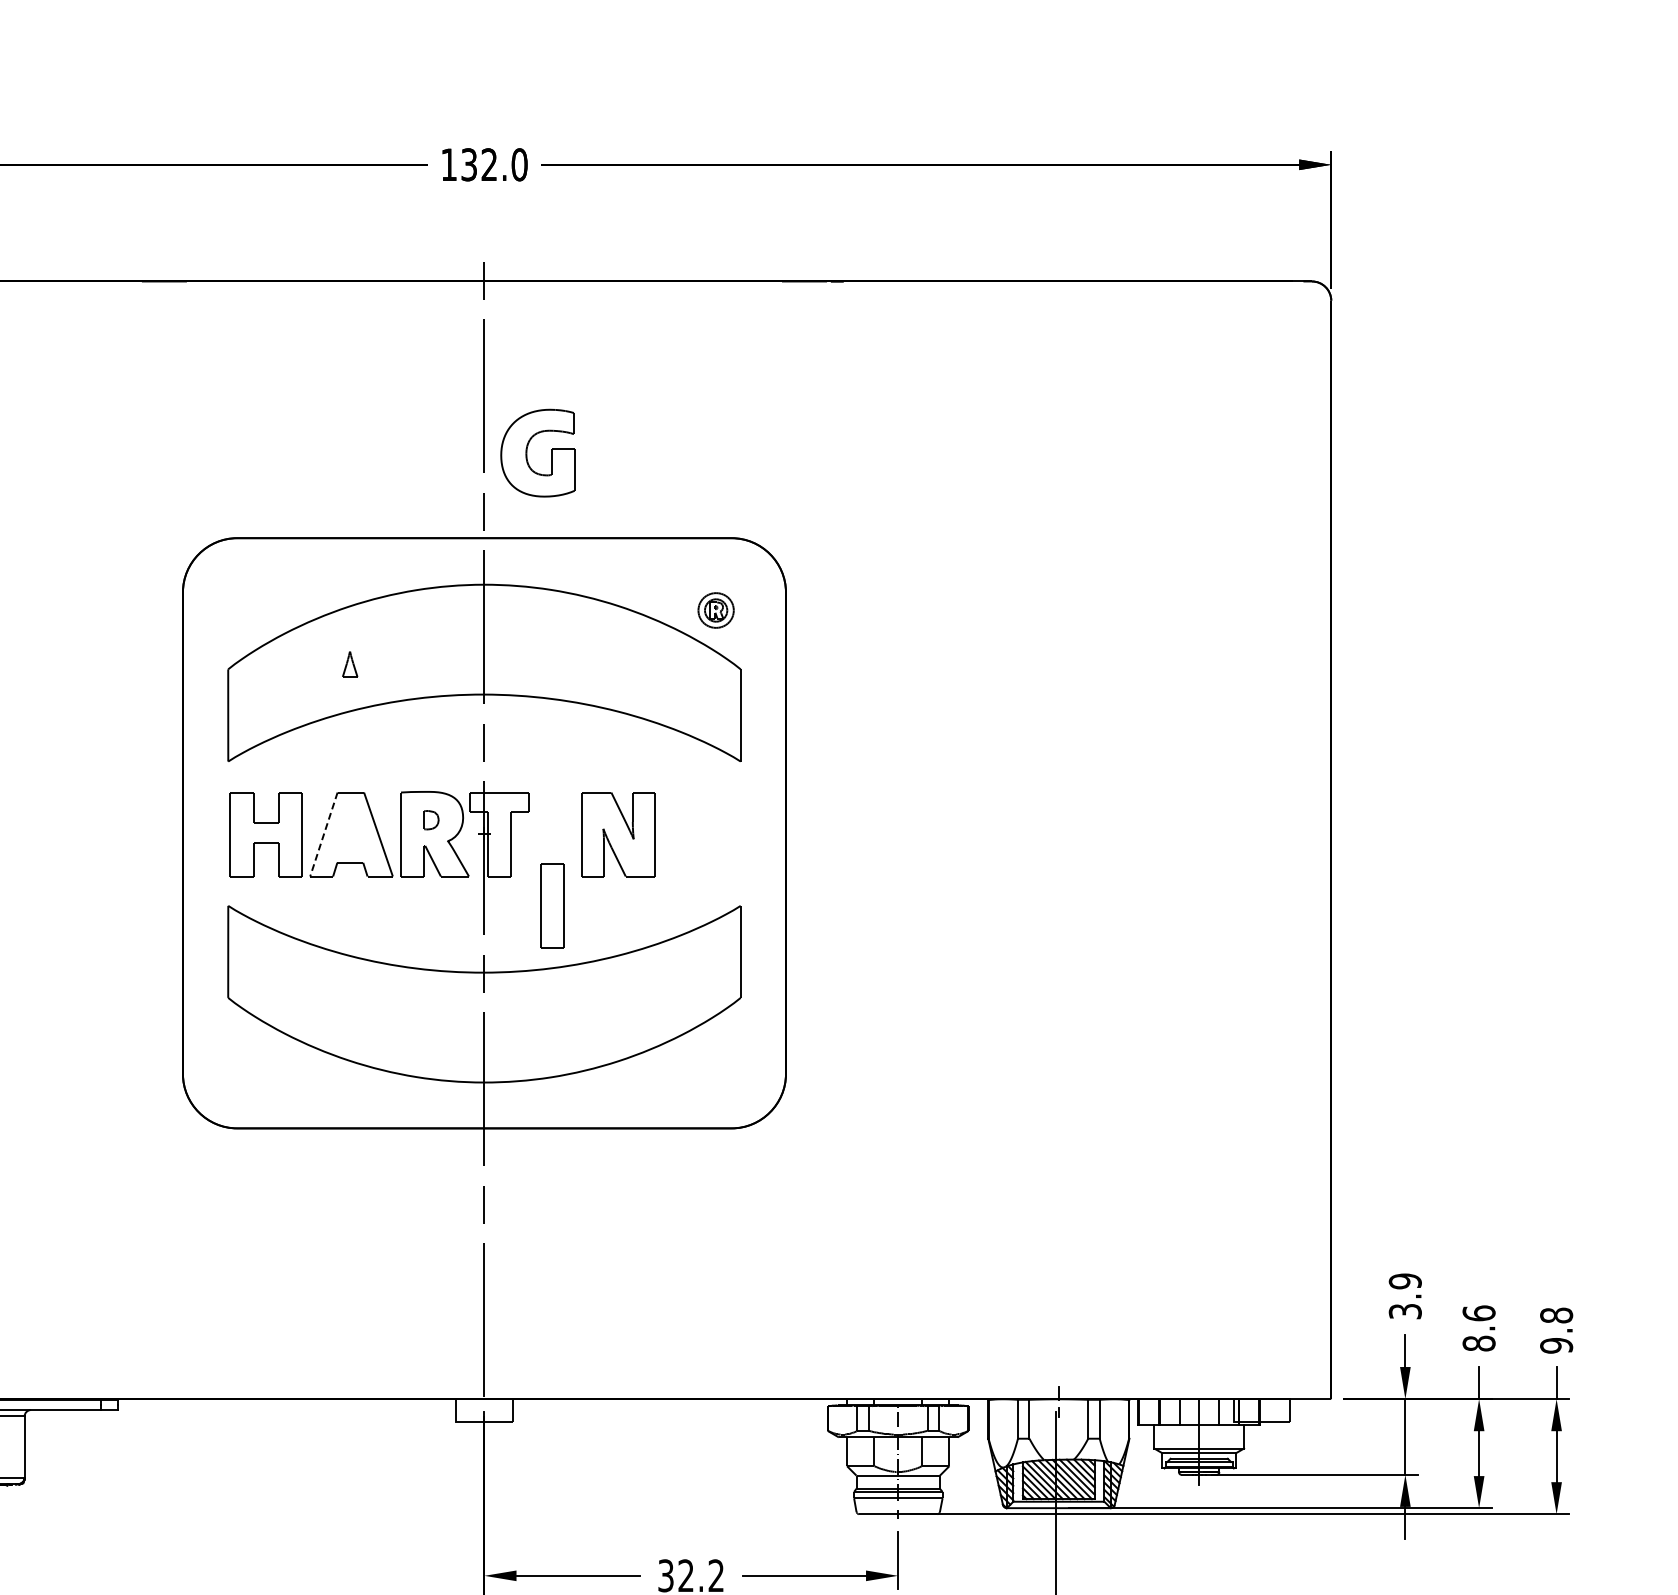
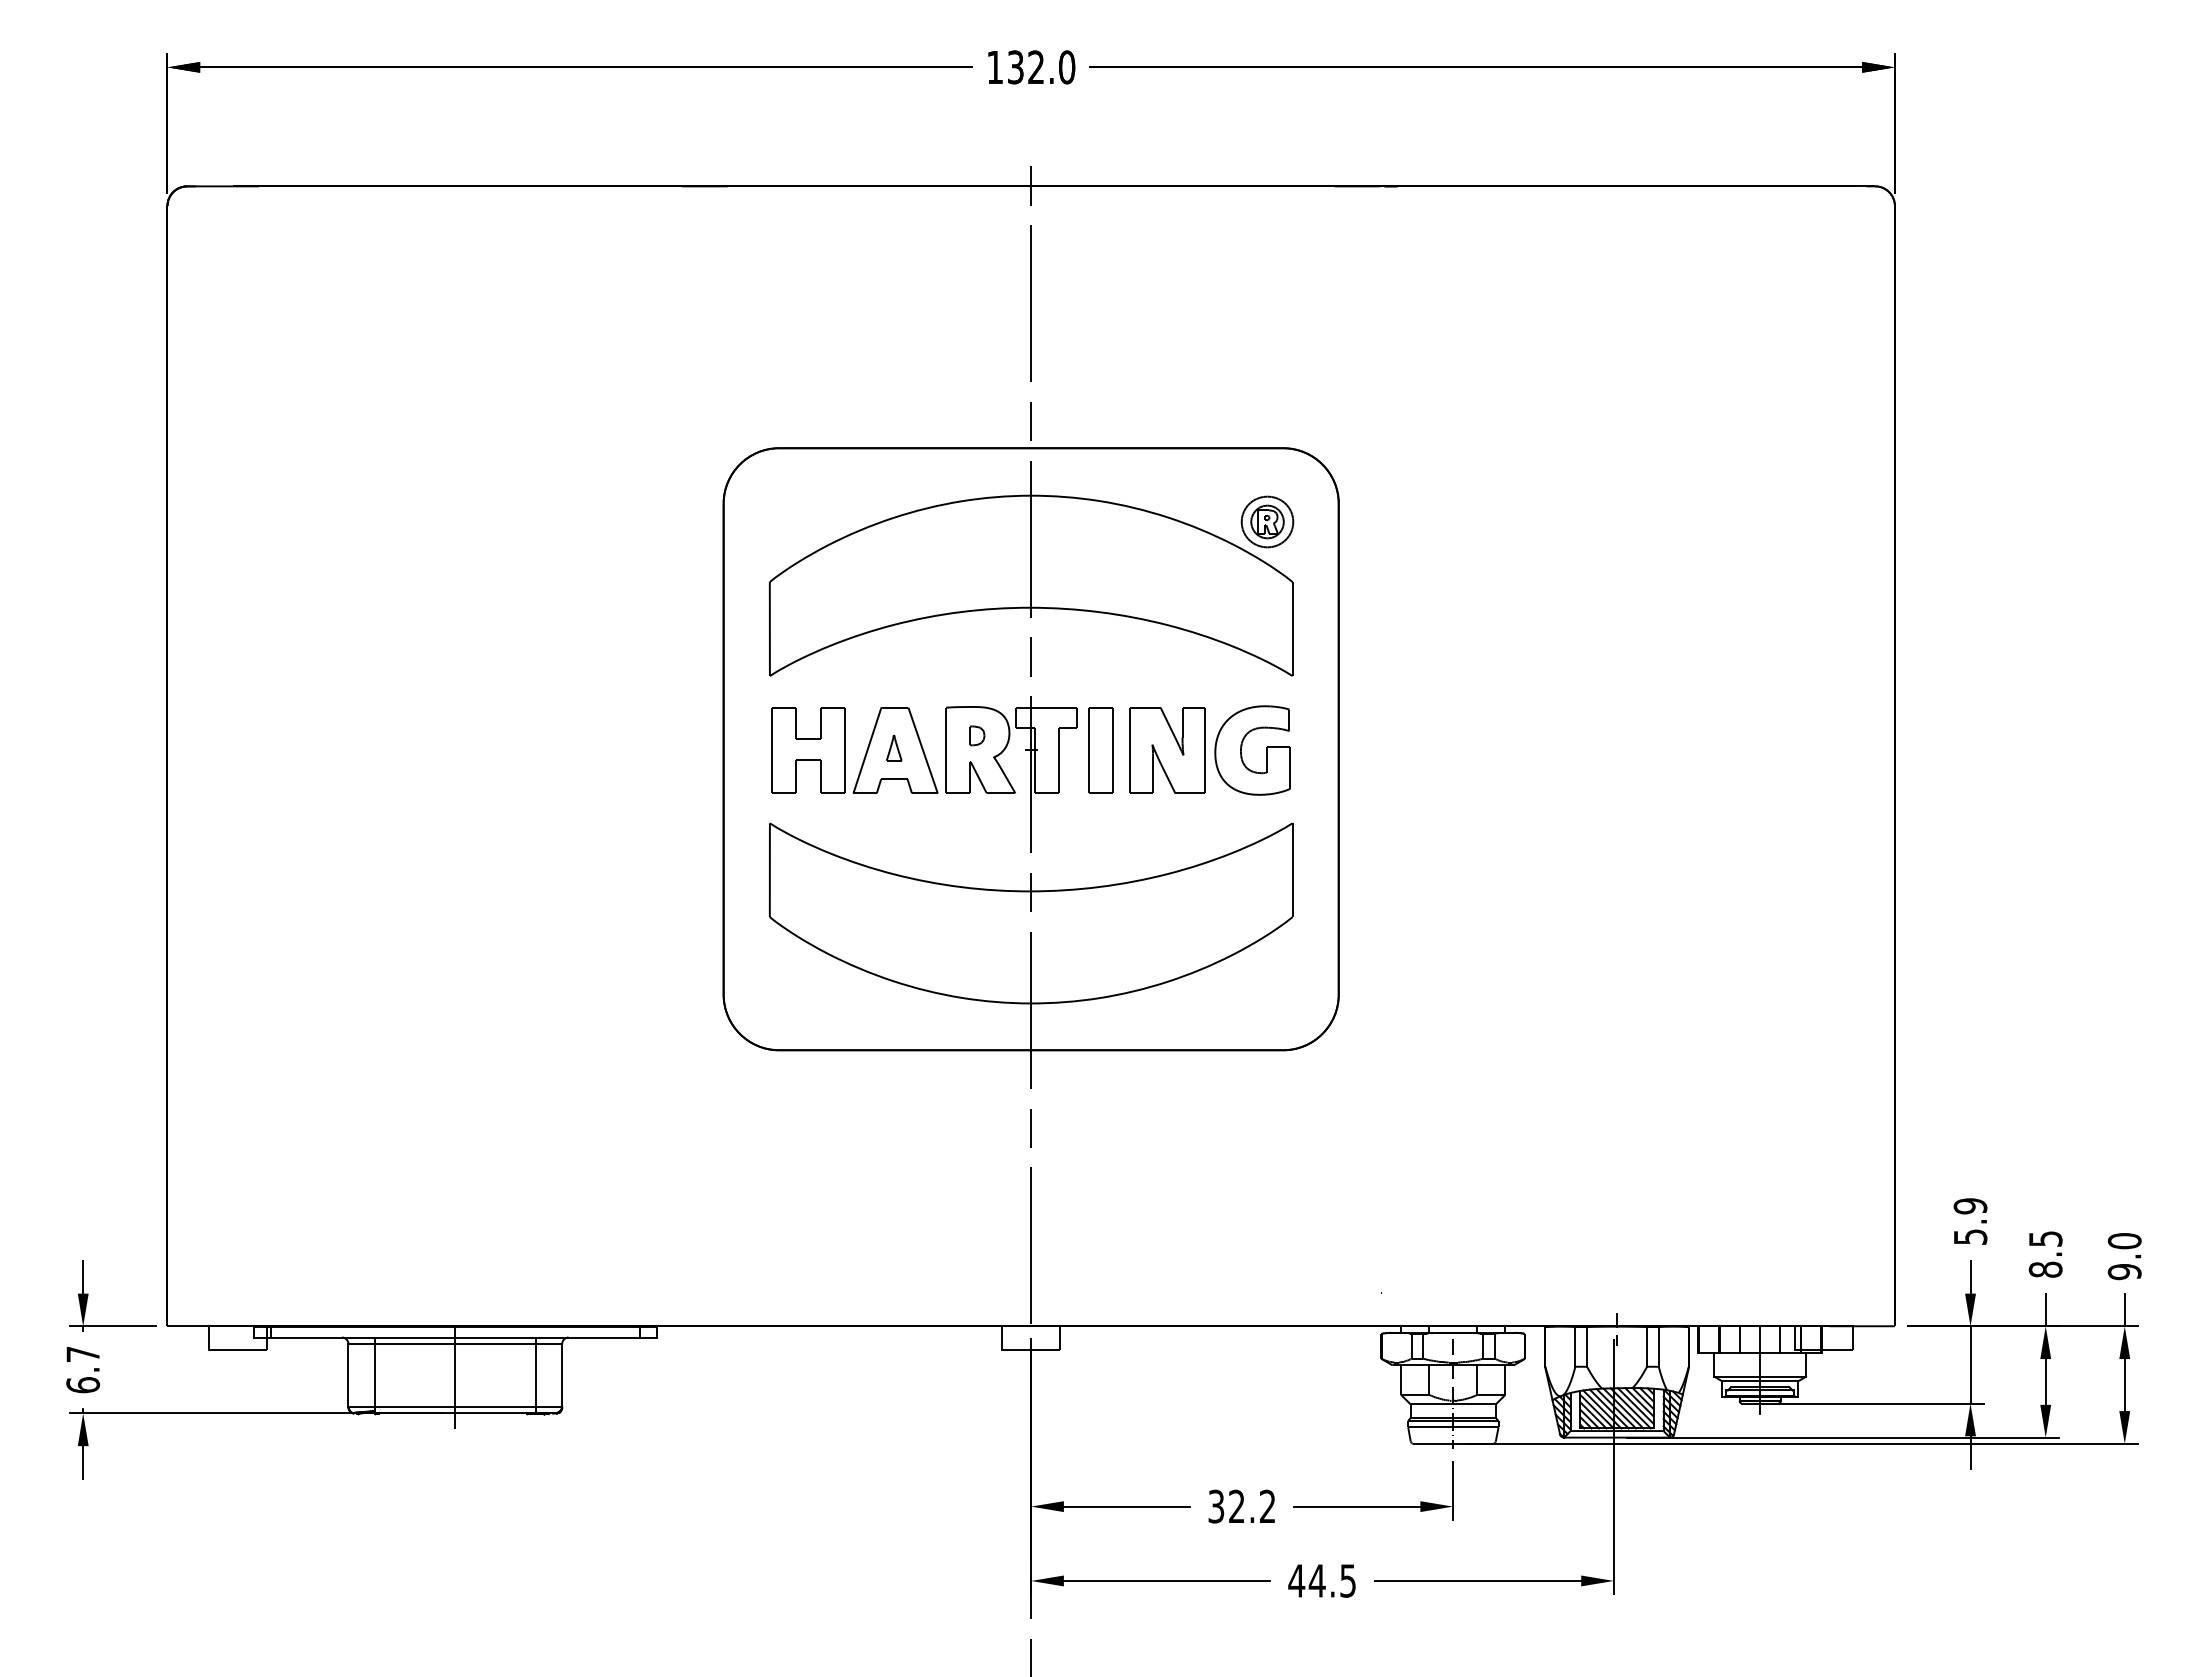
part: (527, 449) -> (1242, 746), moved
part: (716, 610) -> (1267, 521), size x1.43
part: (350, 663) -> (894, 747), moved
line: (323, 834) -> (867, 750), dashed -> solid
part: (552, 906) -> (1100, 750), moved
text: (1404, 1311) -> (1969, 1236), 3.9 -> 5.9
text: (1478, 1312) -> (2045, 1238), 8.6 -> 8.5
text: (1556, 1315) -> (2124, 1241), 9.8 -> 9.0

